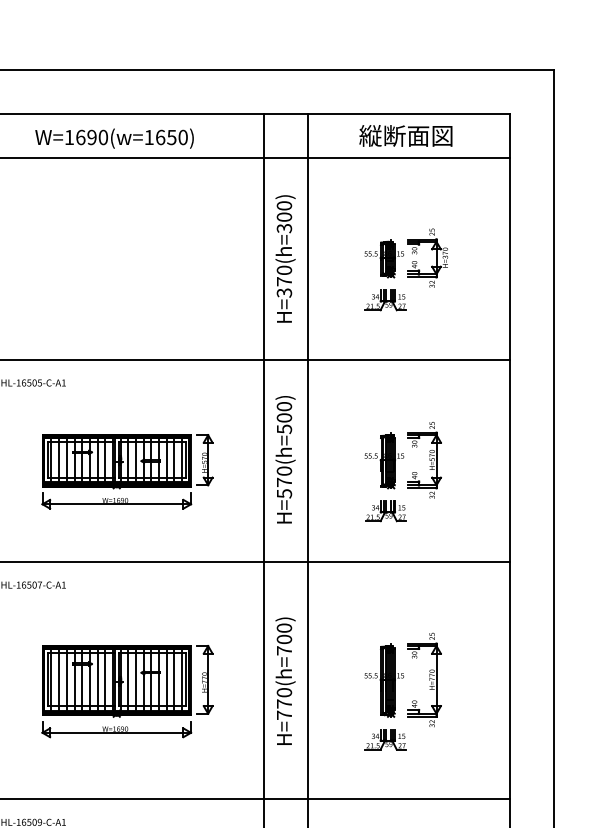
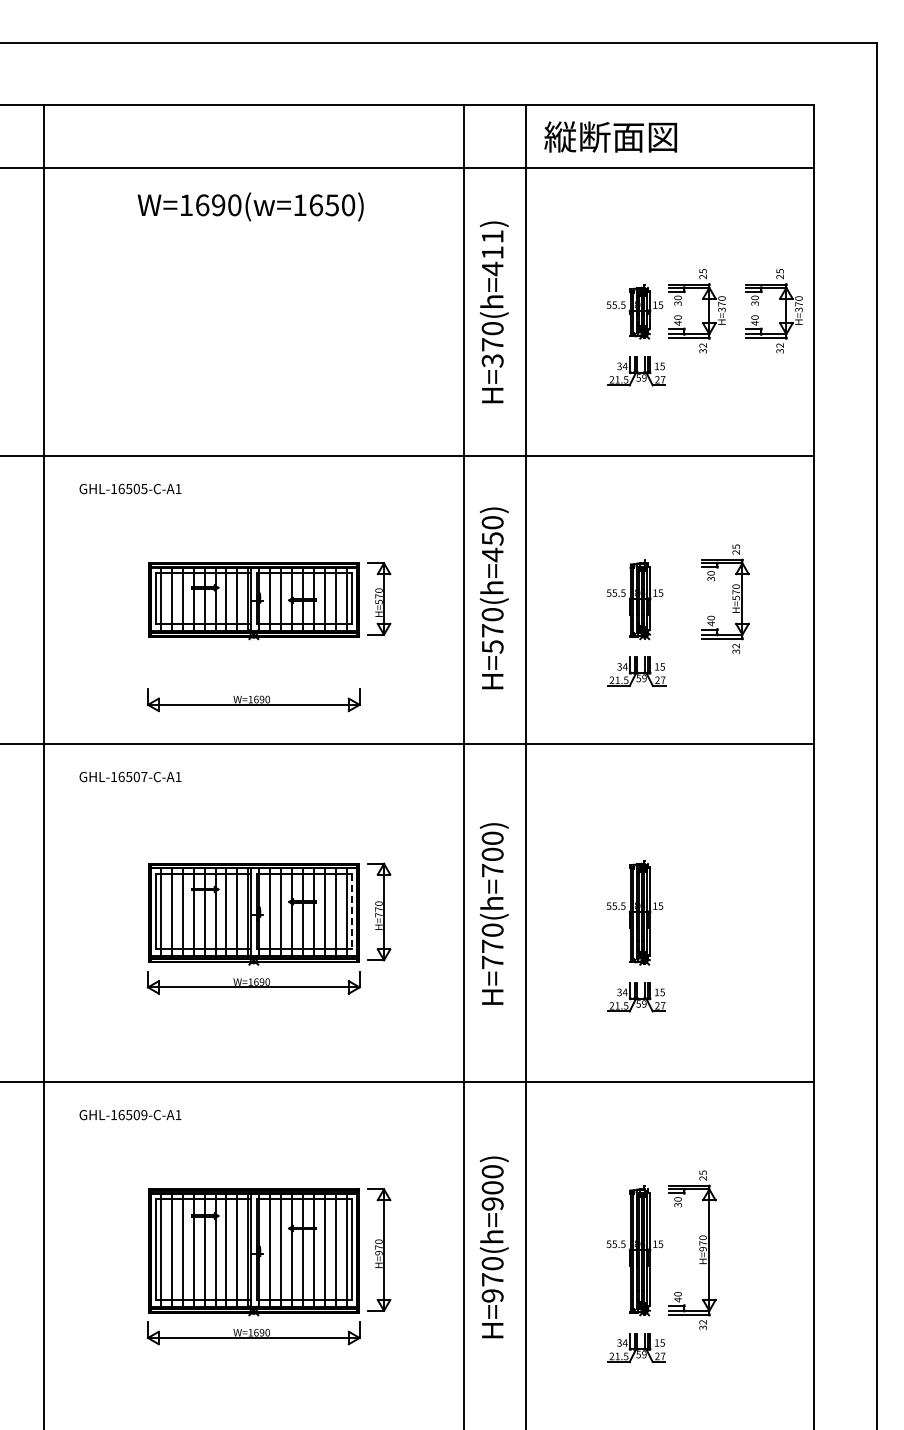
text: (405, 135) -> (610, 136), moved
text: (114, 138) -> (250, 206), moved
text: (284, 217) -> (492, 253), H=370(h=300) -> H=370(h=411)
part: (489, 258) -> (785, 311), added
text: (284, 424) -> (492, 547), H=570(h=500) -> H=570(h=450)
part: (429, 459) -> (732, 598), moved
part: (116, 501) -> (253, 700), moved
line: (185, 679) -> (351, 911), solid -> dashed
part: (429, 680) -> (699, 912), removed

